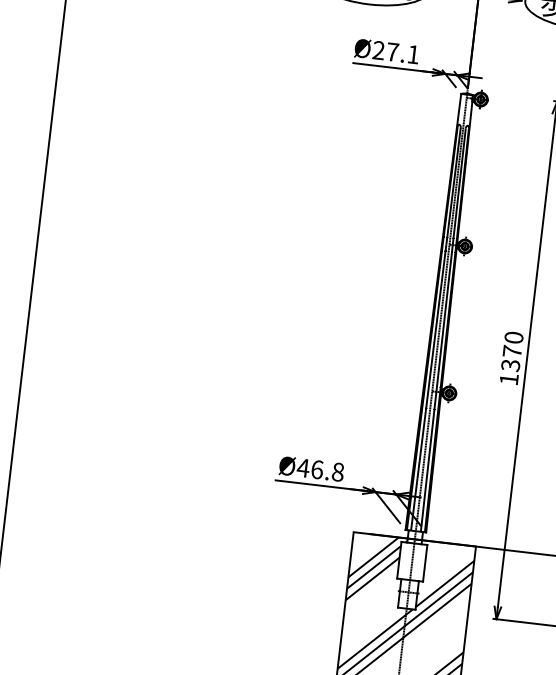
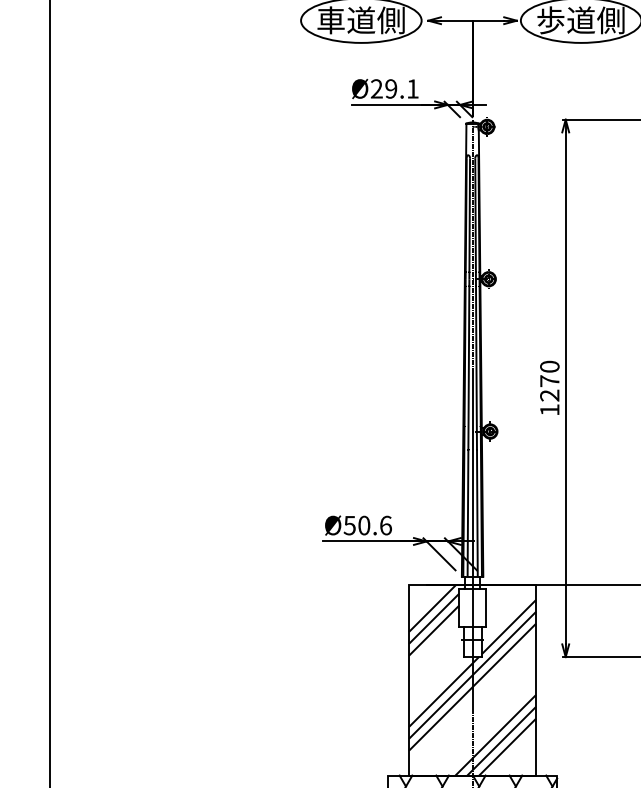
text: (392, 51) -> (391, 88), Ø27.1 -> Ø29.1
text: (510, 365) -> (549, 395), 1370 -> 1270
text: (320, 470) -> (367, 525), Ø46.8 -> Ø50.6

